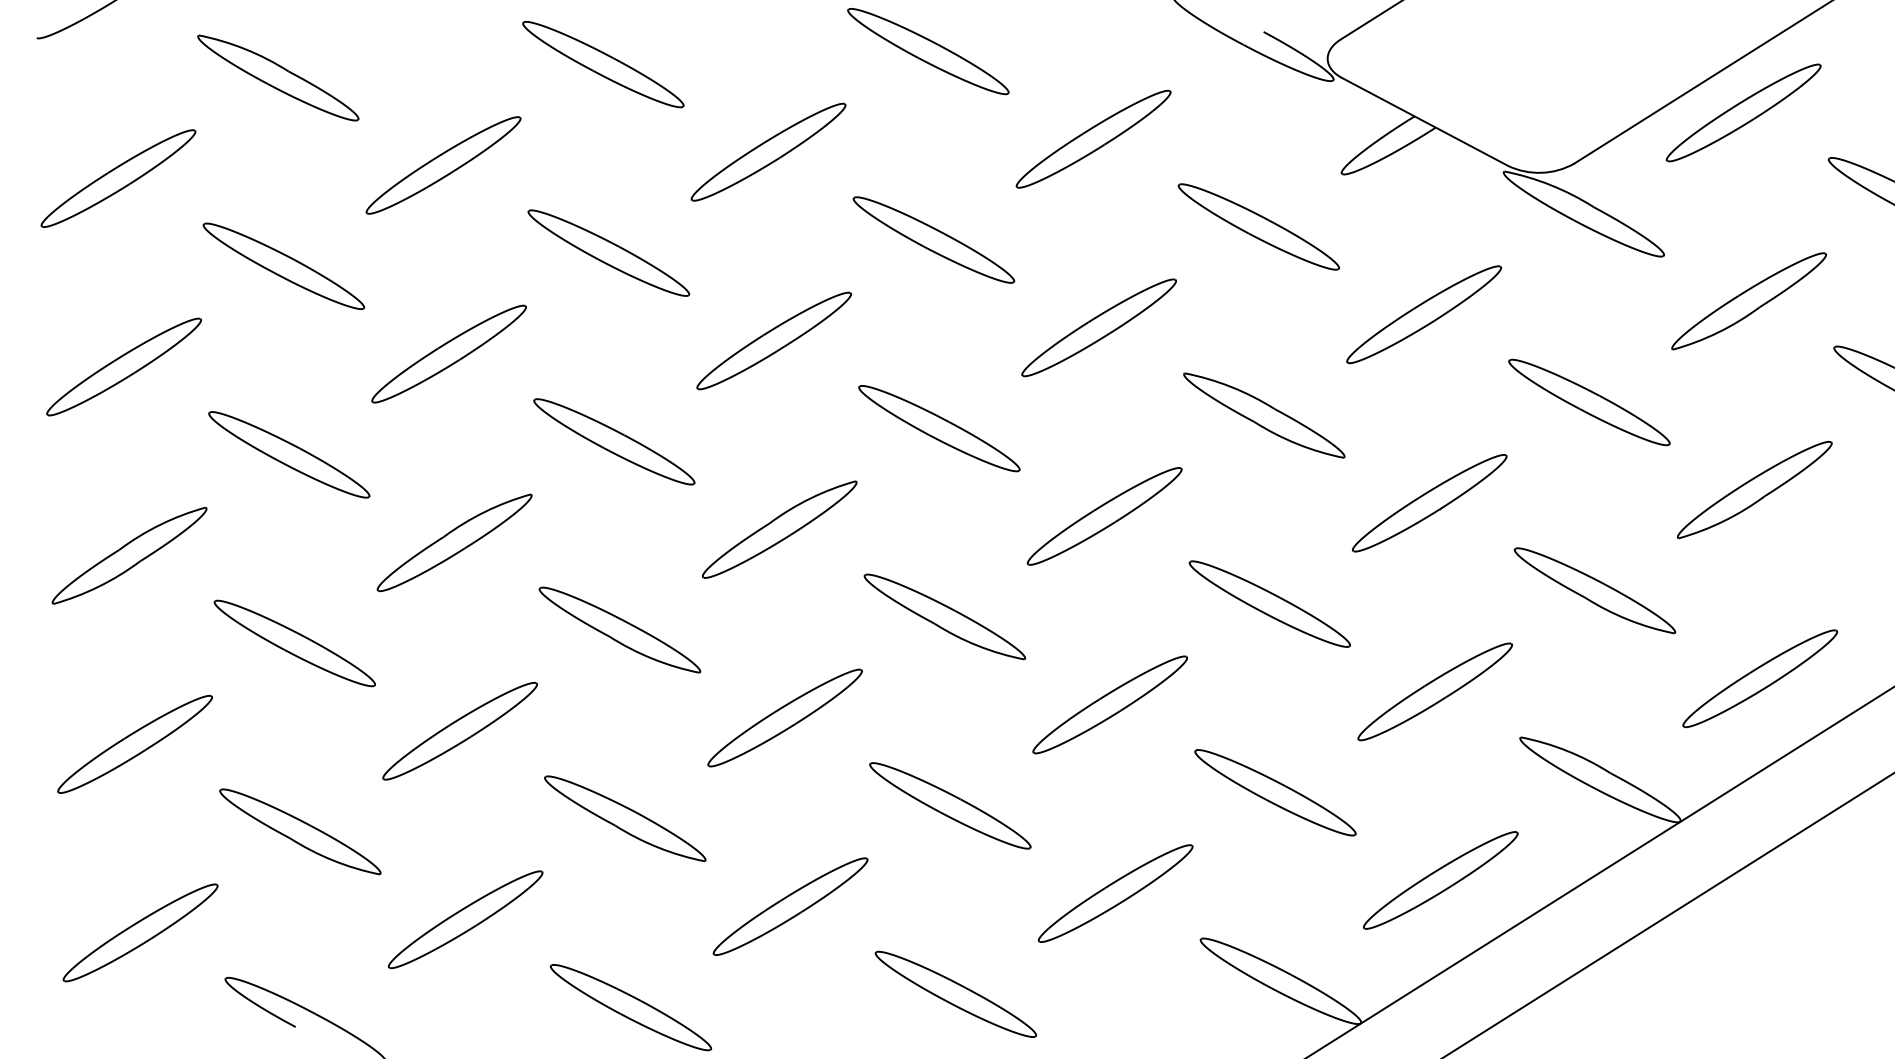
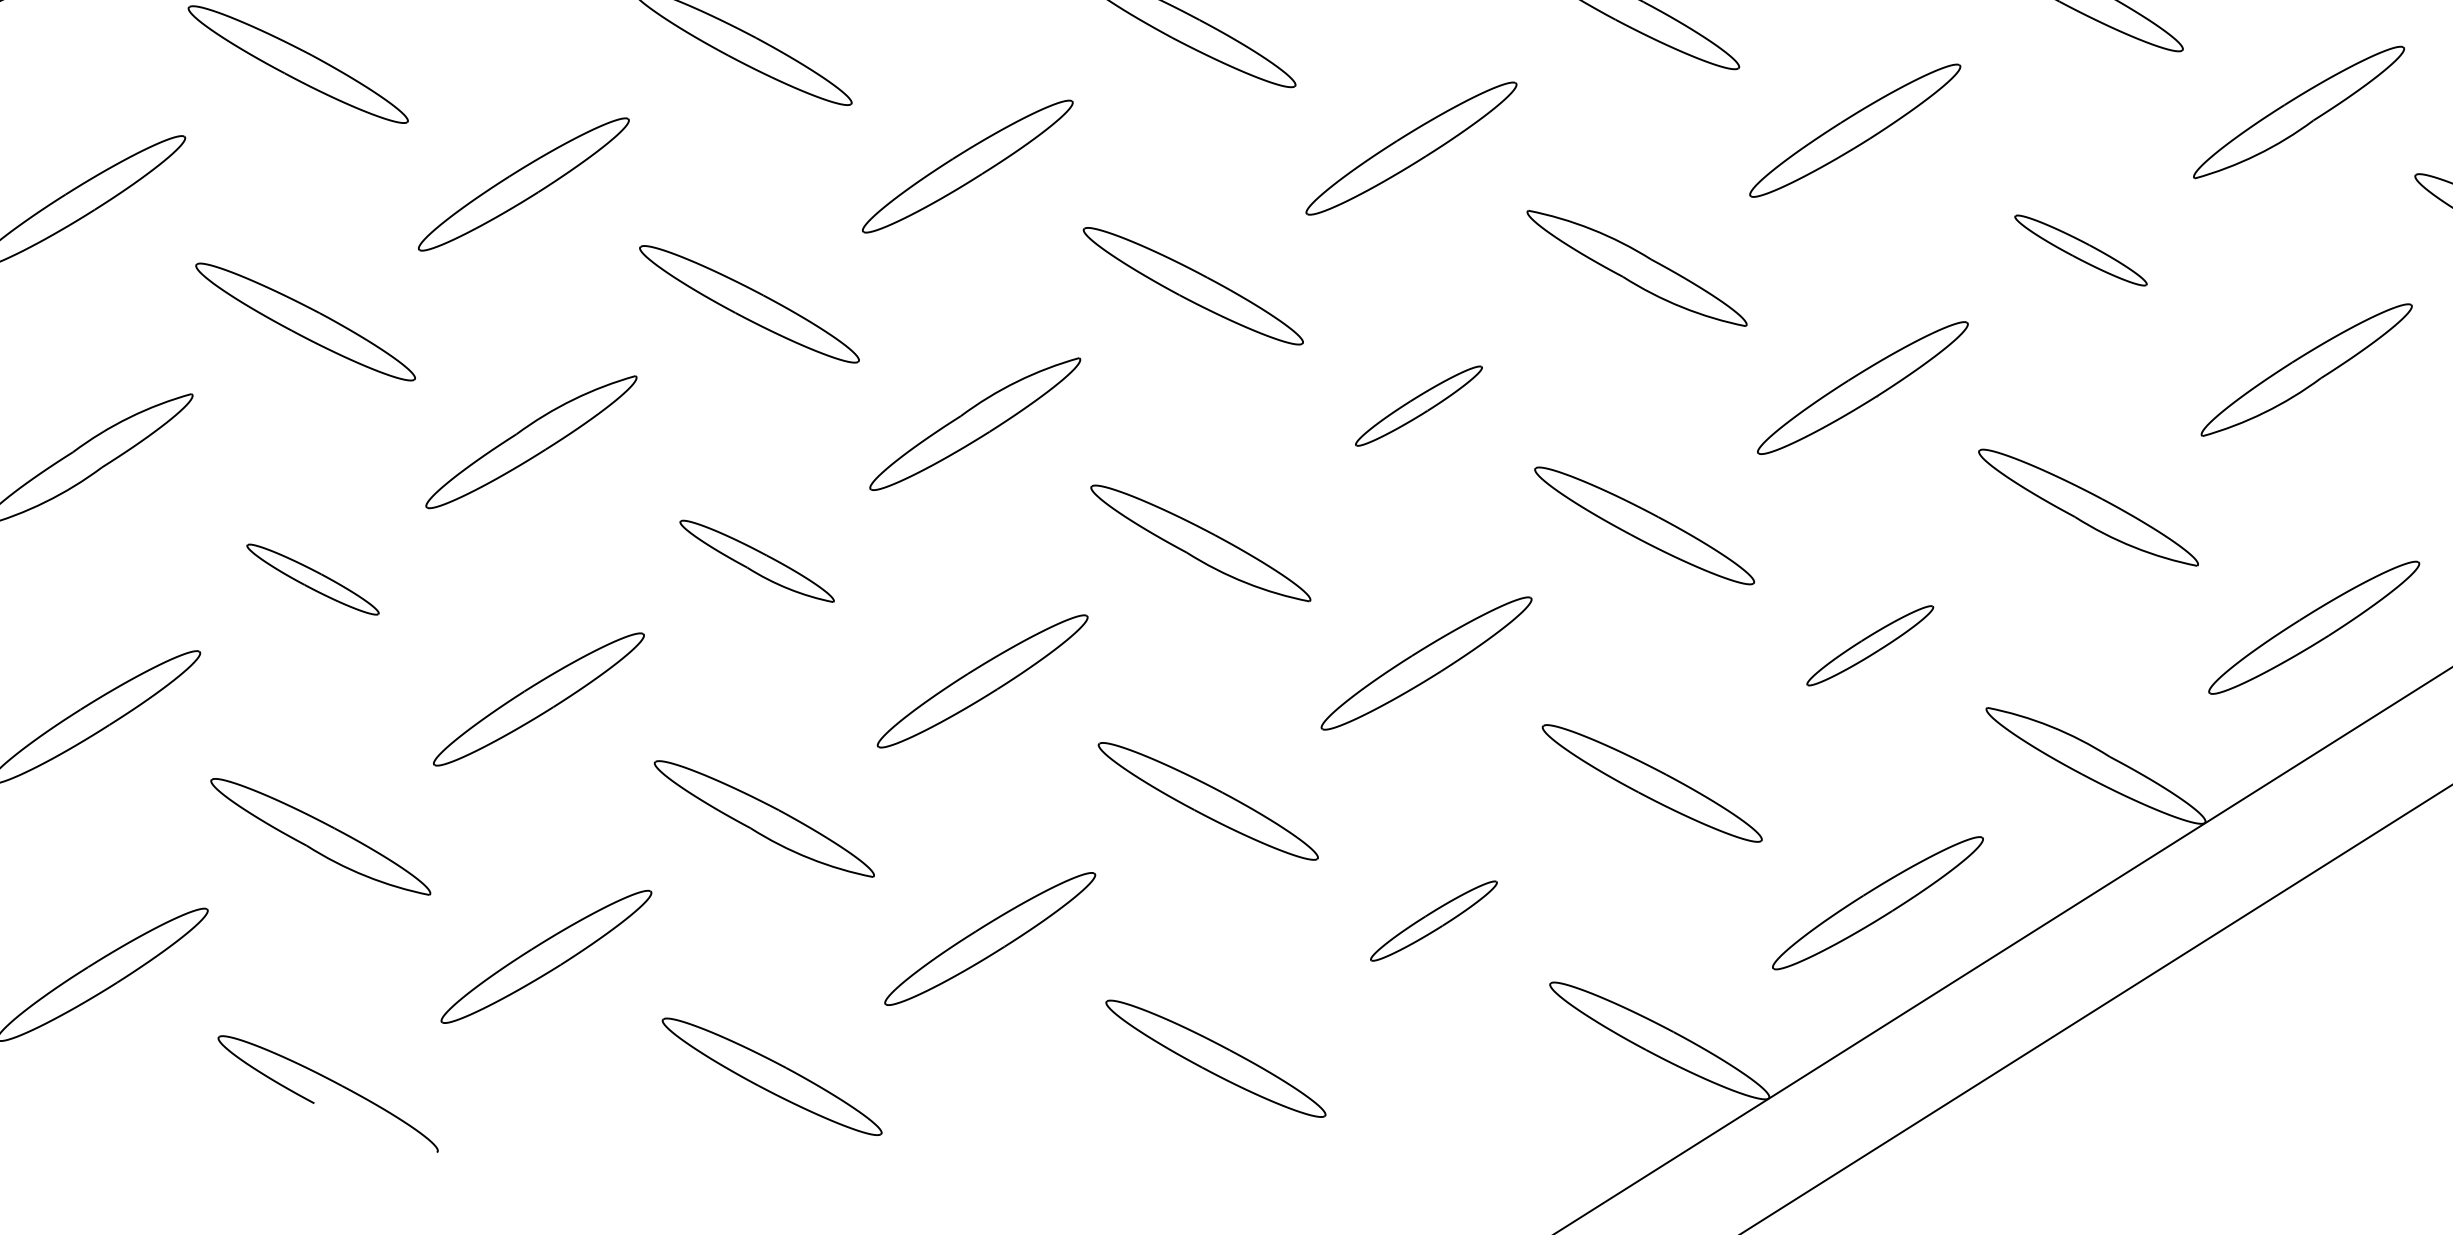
part: (1589, 402) -> (2081, 250), size x0.6
part: (1104, 516) -> (1418, 406), size x0.6
part: (619, 629) -> (756, 560), size x0.7
part: (294, 643) -> (312, 579), size x0.6
part: (1434, 691) -> (1869, 645), size x0.6
part: (1115, 893) -> (1433, 921), size x0.6

